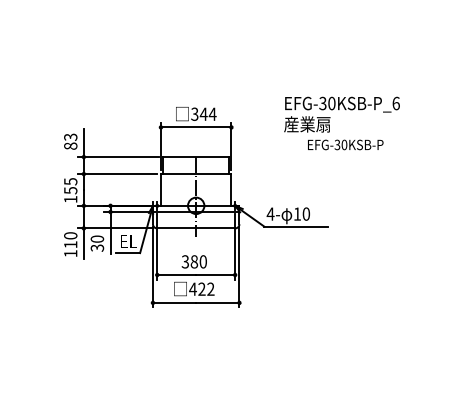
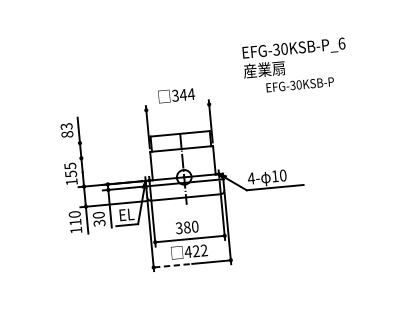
text: (341, 123) -> (294, 66), moved
line: (196, 127) -> (178, 107), removed
line: (117, 157) -> (110, 140), removed
line: (117, 174) -> (111, 155), removed
line: (175, 302) -> (173, 265), solid -> dashed

